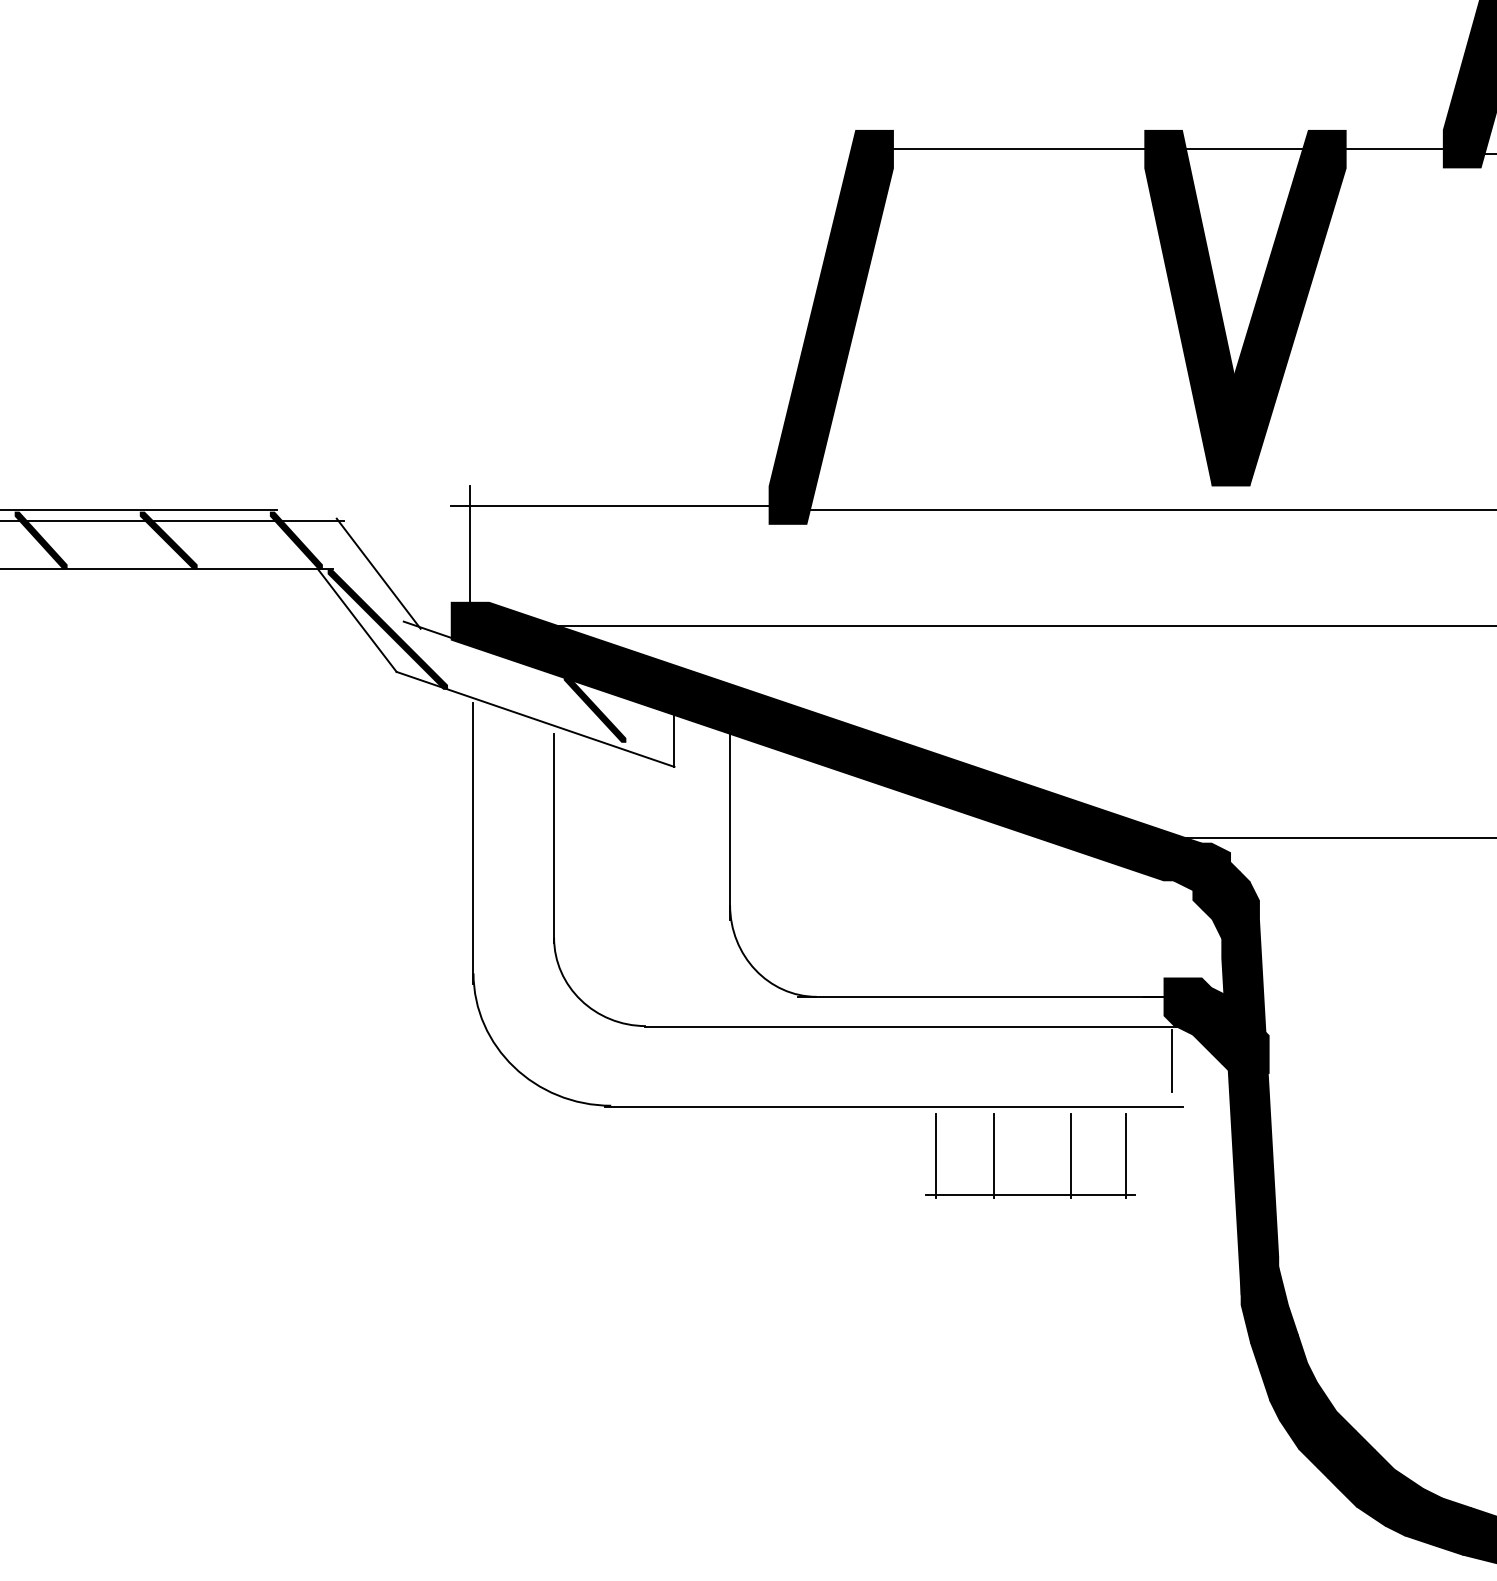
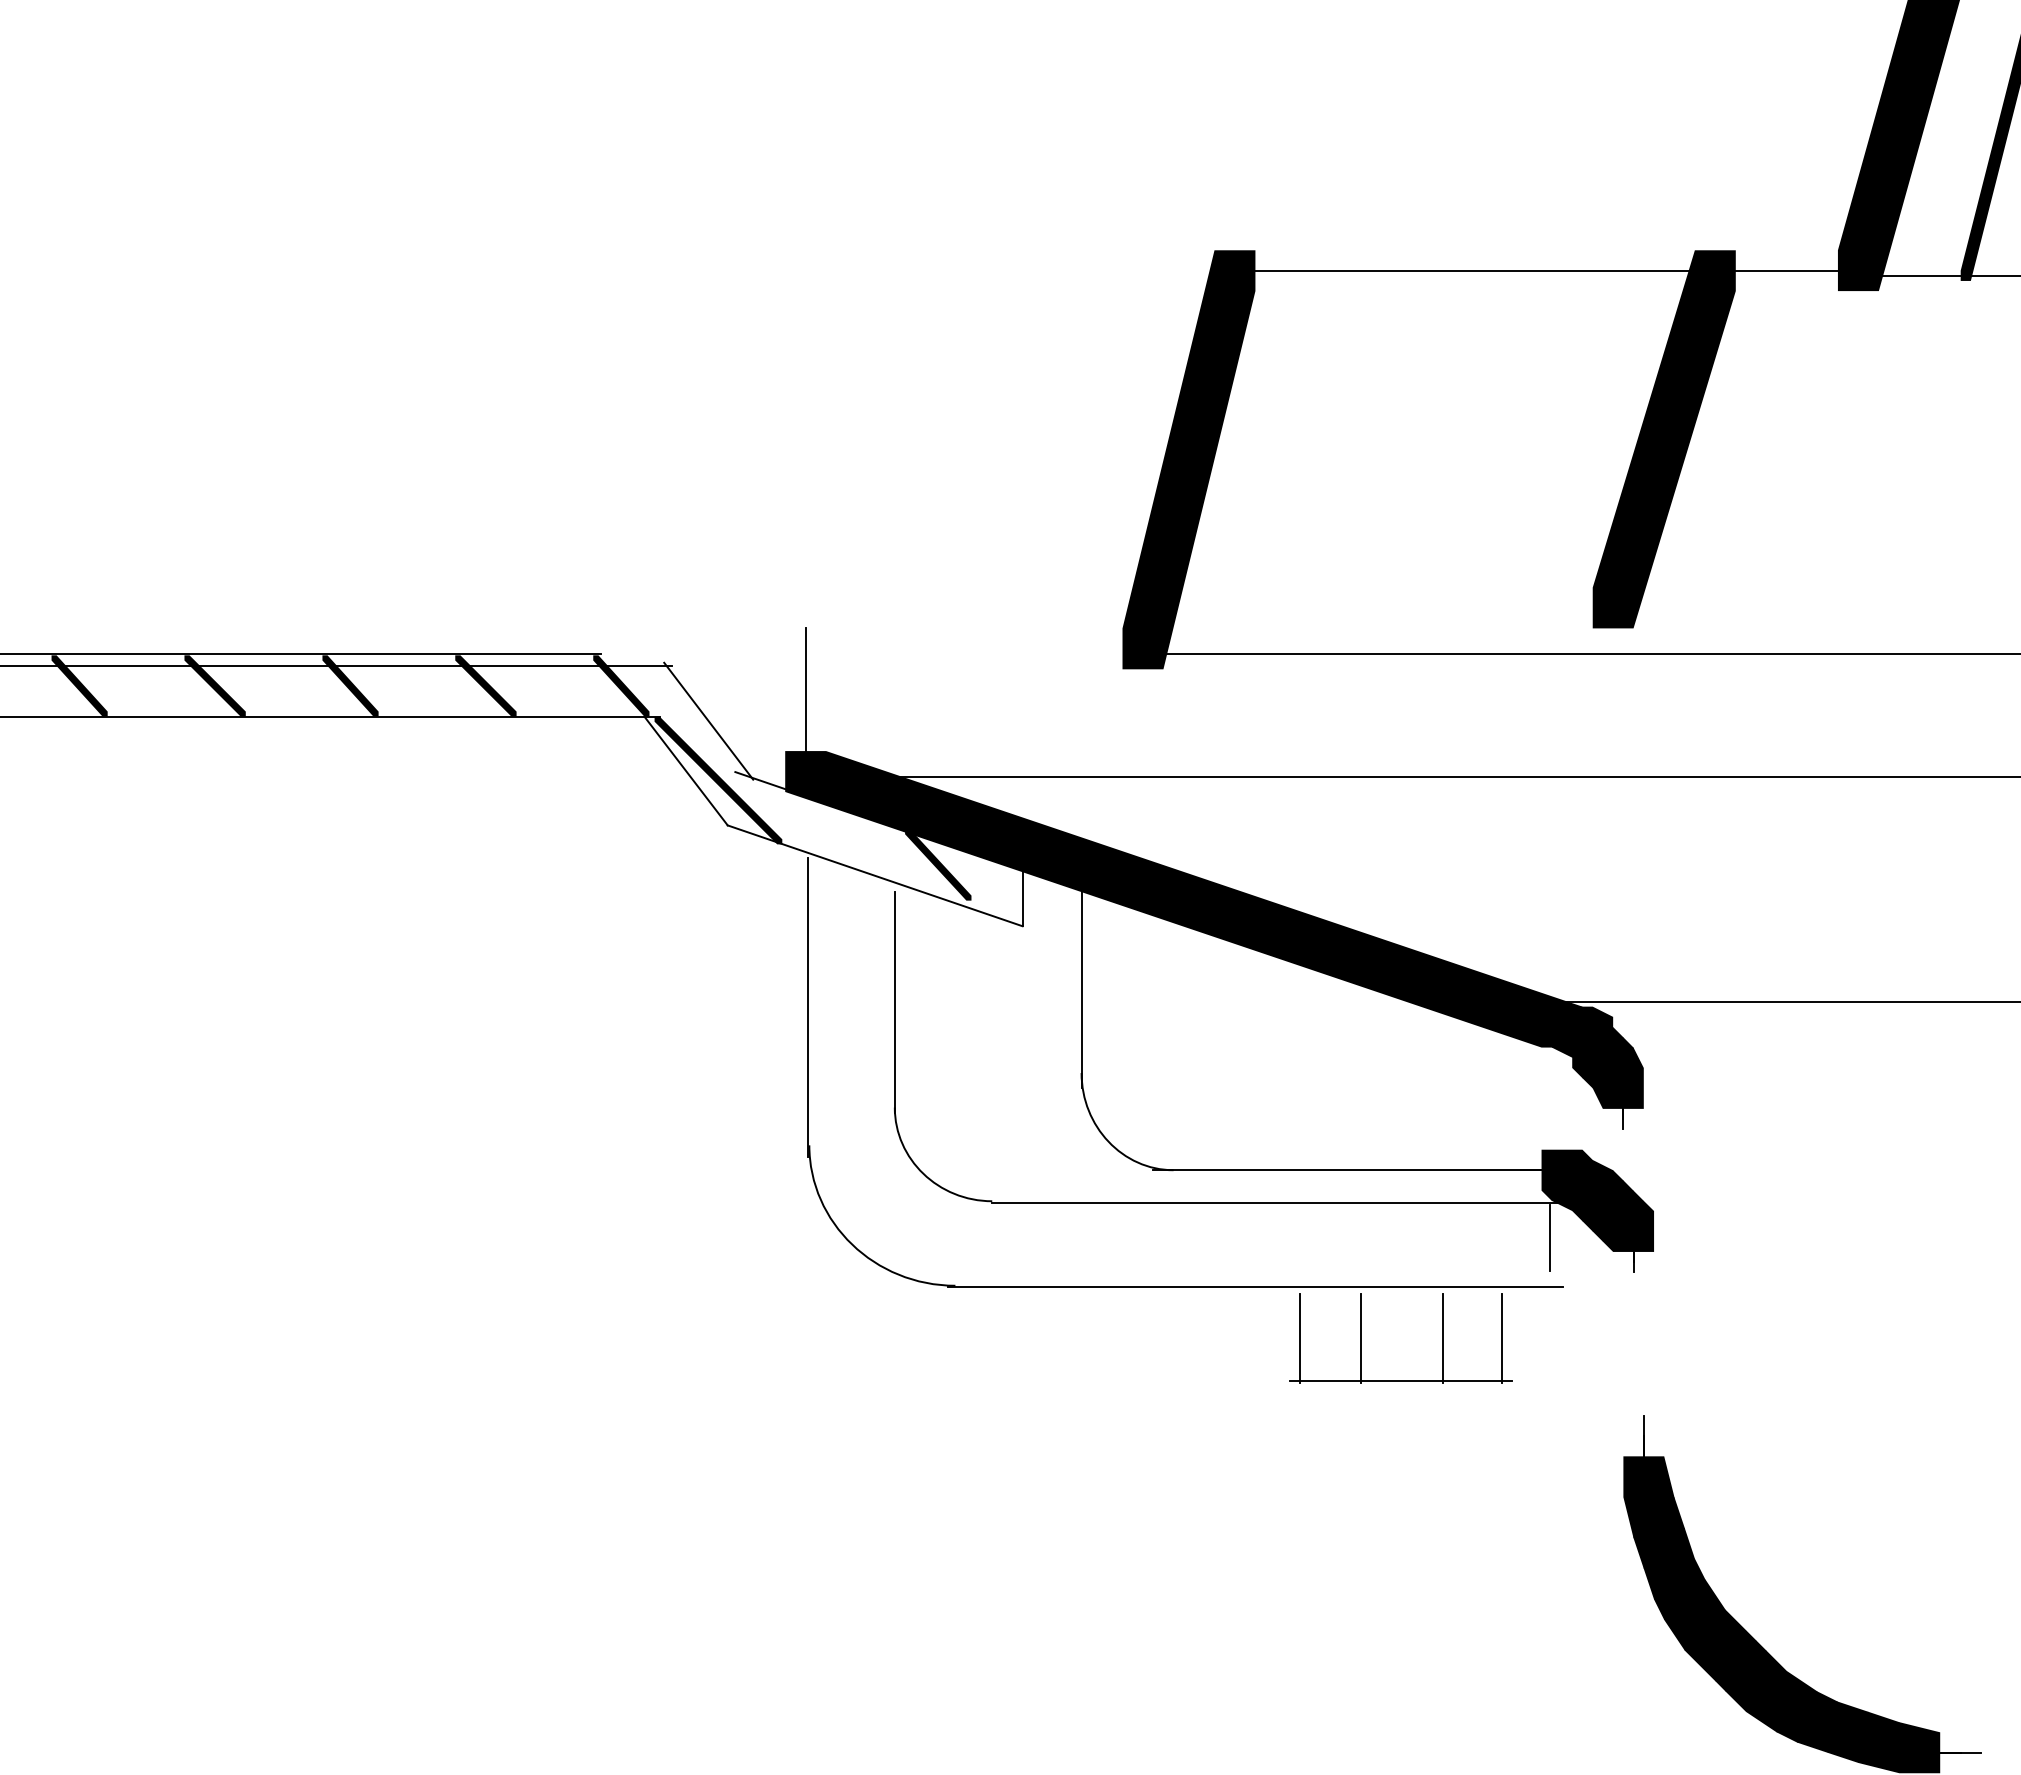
fill: (1197, 308) -> (1577, 439), removed
line: (629, 505) -> (974, 648), removed
fill: (1250, 1107) -> (1633, 1287), removed

